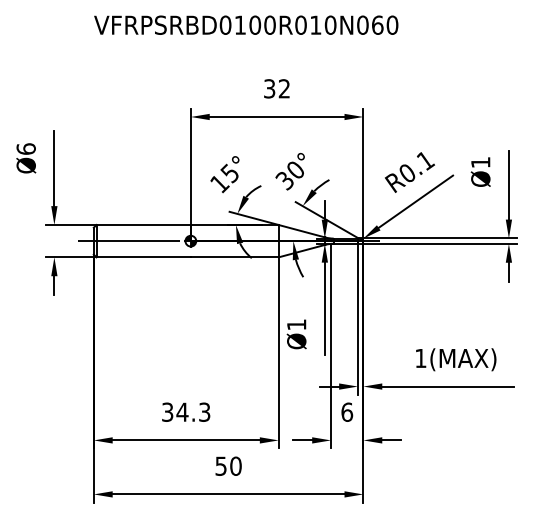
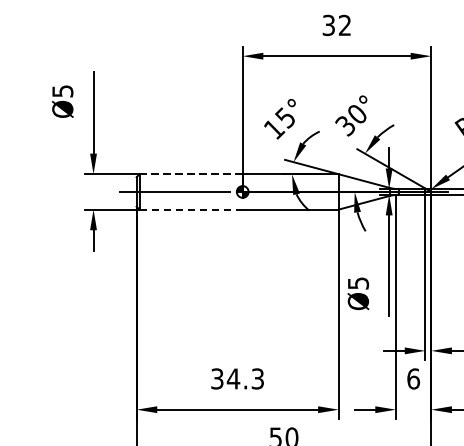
text: (25, 148) -> (61, 90), Ø6 -> Ø5
line: (143, 225) -> (190, 174), solid -> dashed
line: (144, 257) -> (192, 209), solid -> dashed
text: (296, 324) -> (358, 283), Ø1 -> Ø5

